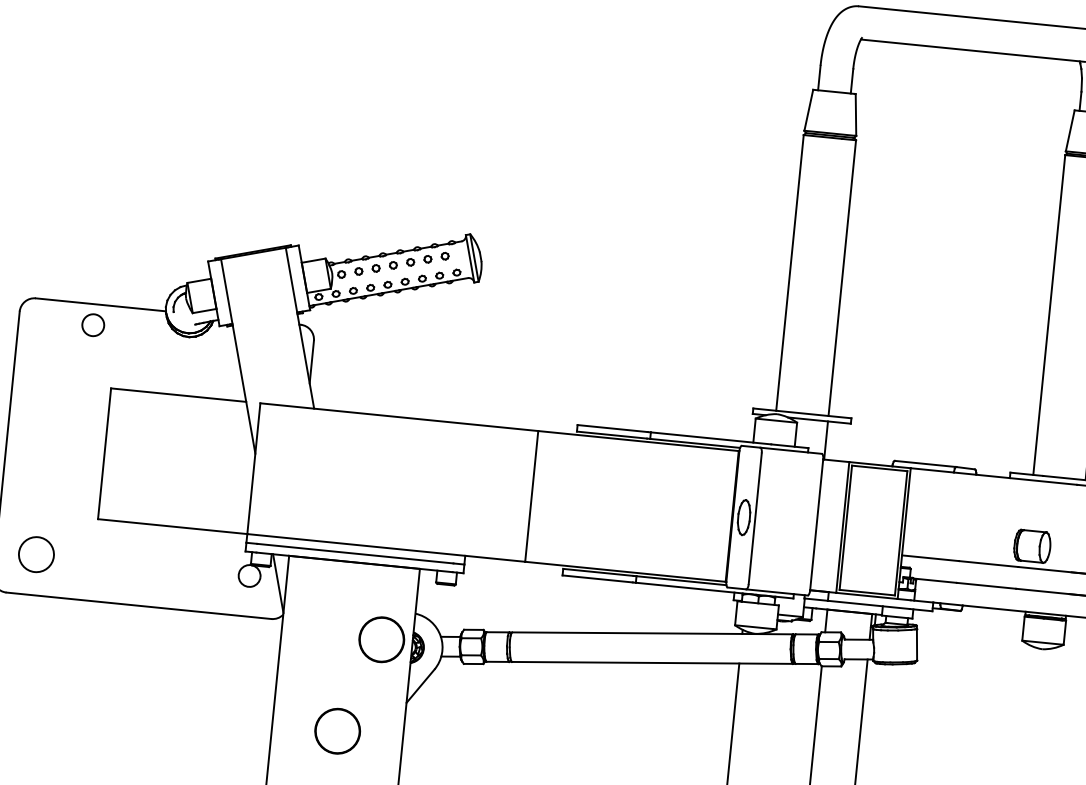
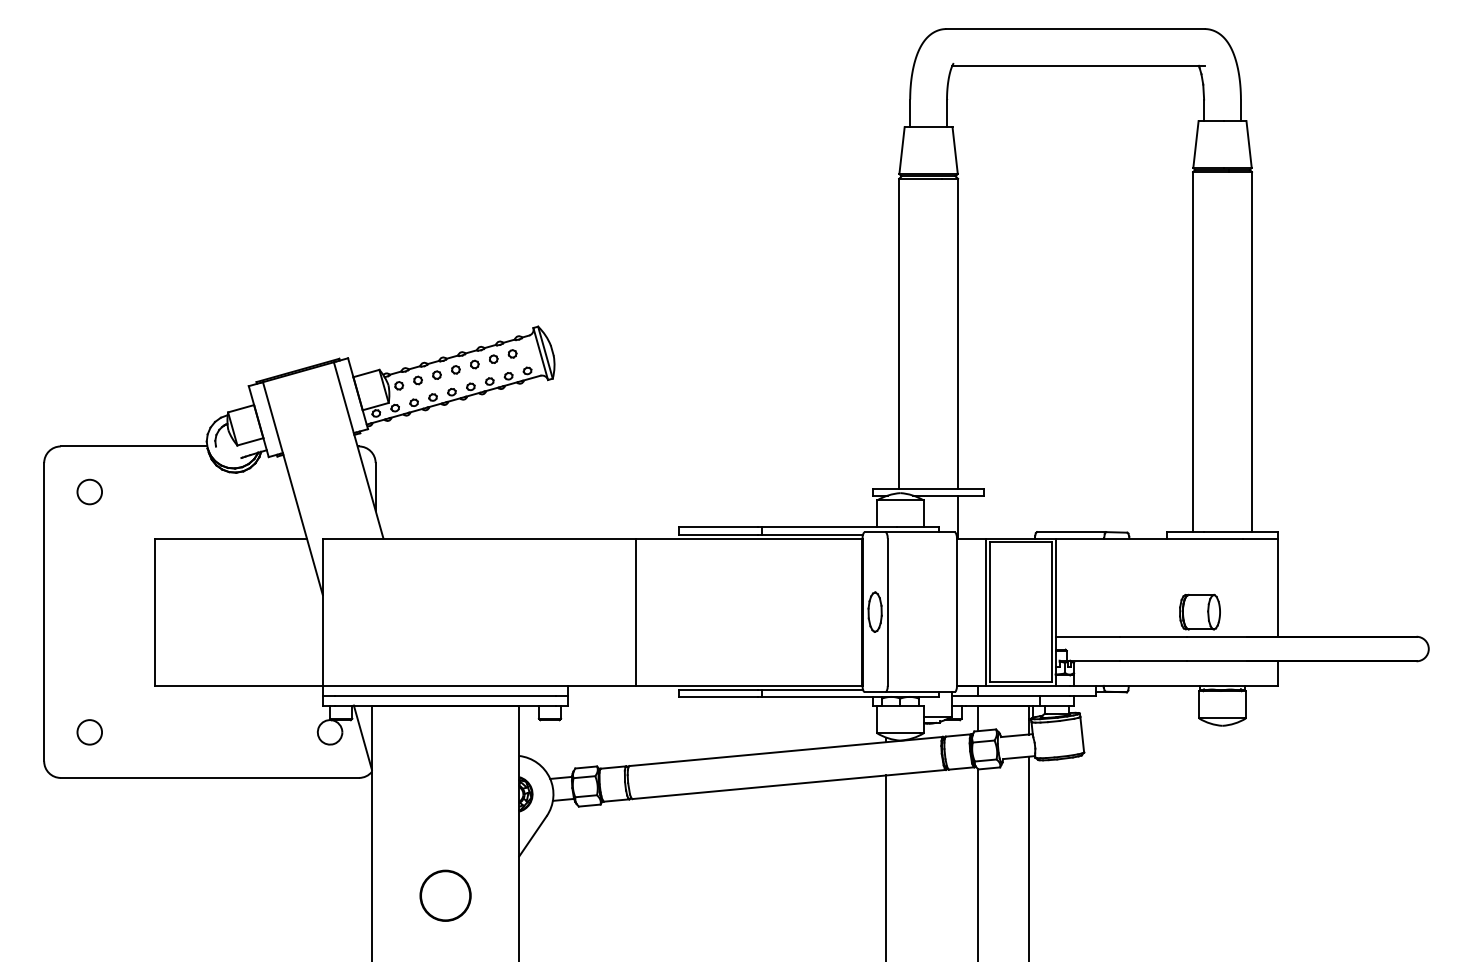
circle: (93, 324) -> (89, 491), moved
circle: (36, 554) -> (89, 732), size x0.62
circle: (381, 639) -> (484, 788), removed

